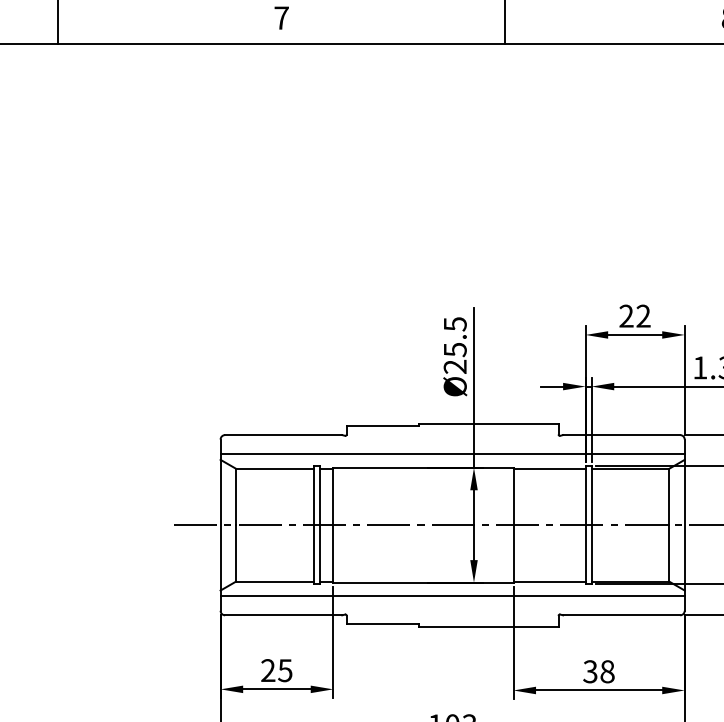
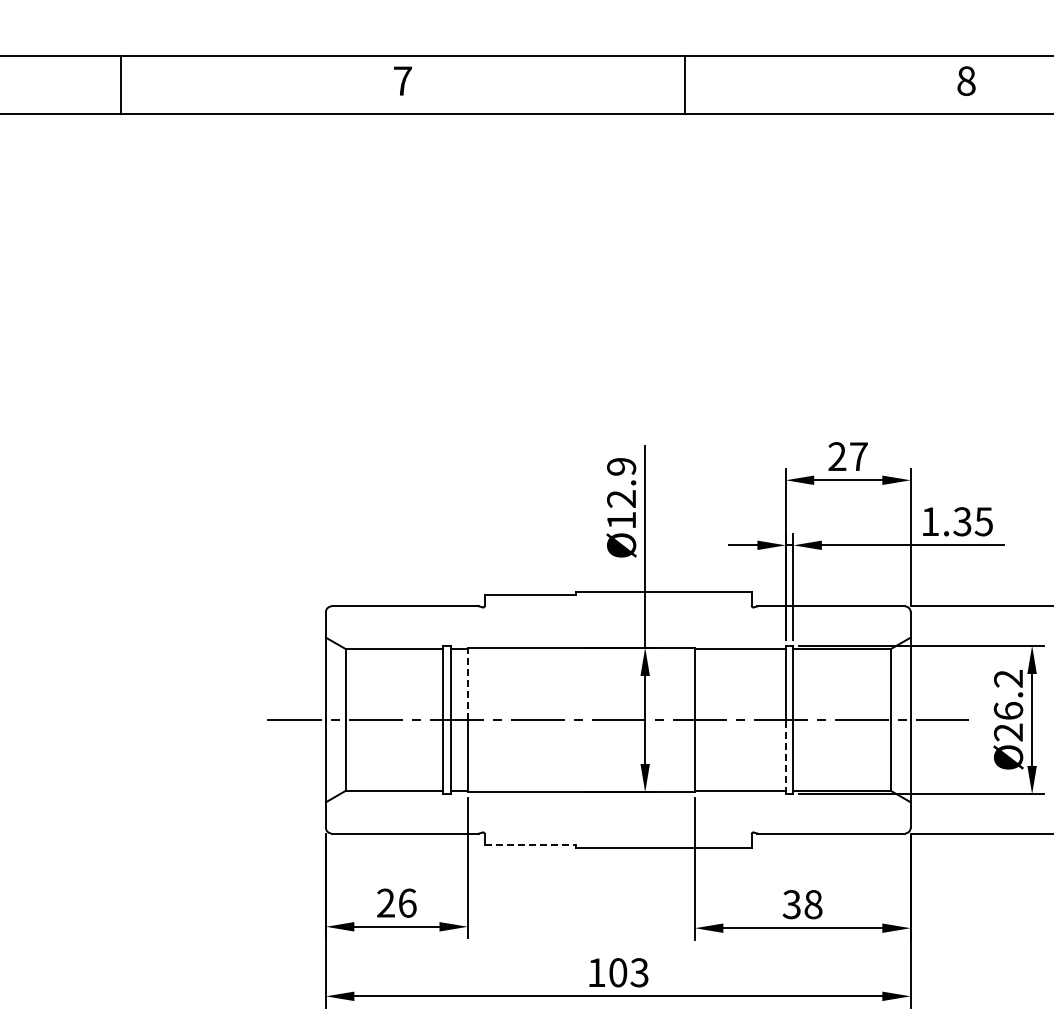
text: (643, 316) -> (858, 456), 22 -> 27
text: (455, 345) -> (621, 493), Ø25.5 -> Ø12.9
line: (452, 454) -> (617, 630), removed
line: (332, 496) -> (467, 683), solid -> dashed
line: (585, 554) -> (785, 756), solid -> dashed
line: (452, 596) -> (617, 809), removed
line: (382, 624) -> (530, 844), solid -> dashed
text: (285, 670) -> (407, 902), 25 -> 26

